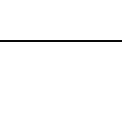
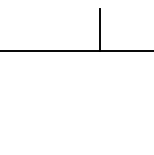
line: (79, 23) -> (100, 29), added

